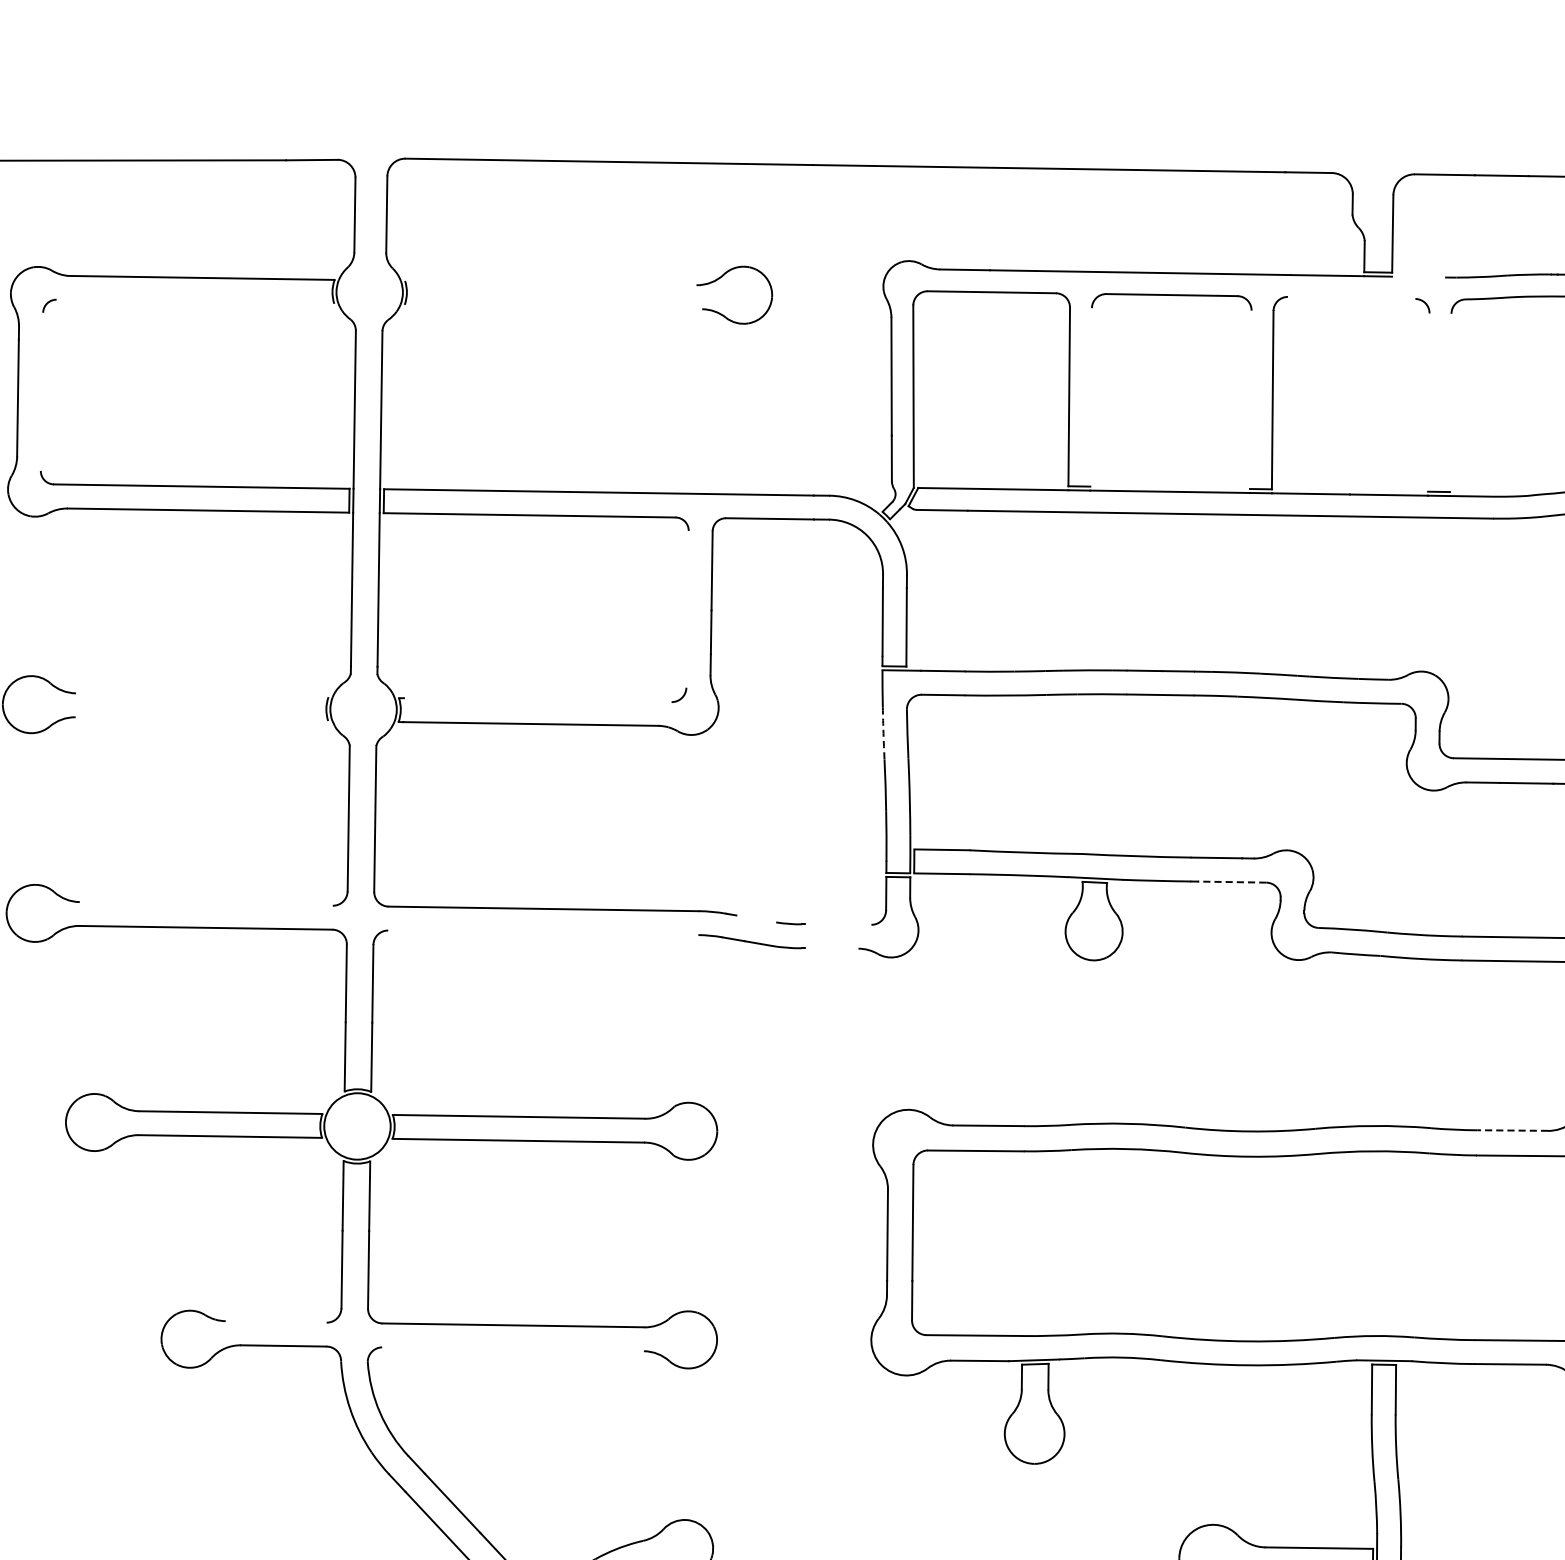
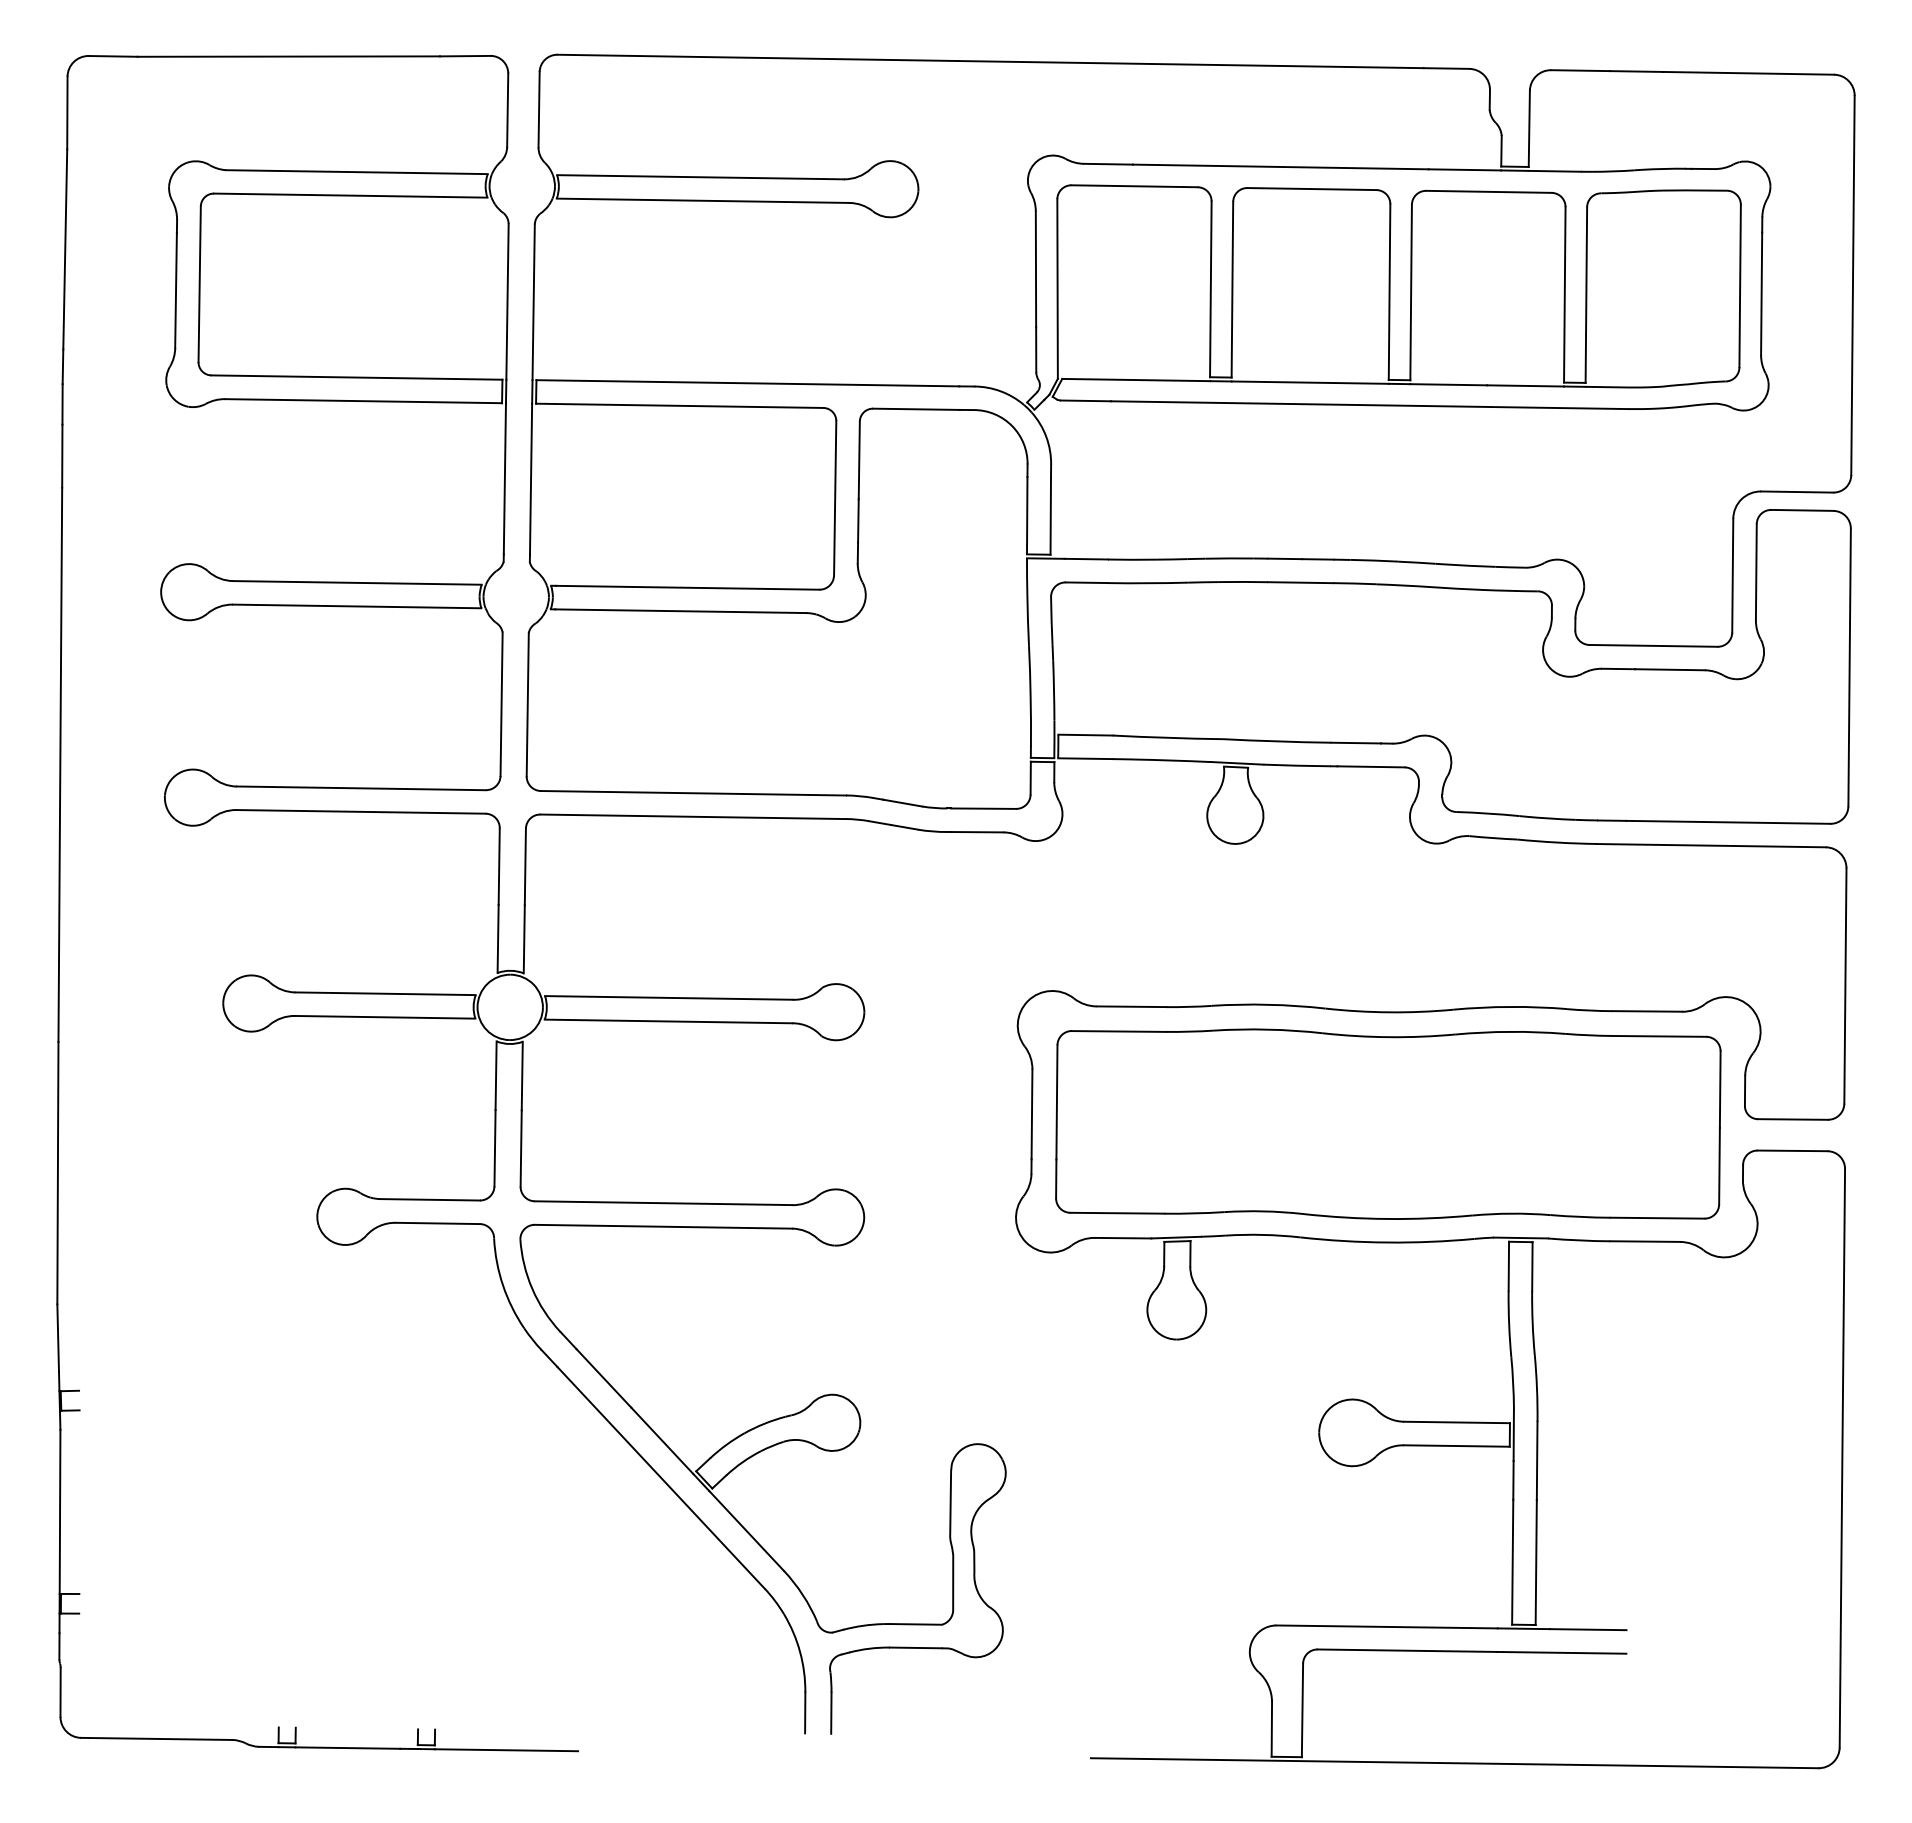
line: (1418, 276) -> (1554, 170), added
line: (550, 283) -> (700, 177), added
line: (1351, 297) -> (1488, 191), added
line: (195, 301) -> (350, 195), added
line: (552, 306) -> (702, 200), added
line: (41, 392) -> (199, 284), added
line: (1091, 397) -> (1232, 289), added
line: (1250, 399) -> (1389, 291), added
line: (1428, 402) -> (1564, 294), added
line: (1450, 402) -> (1586, 294), added
line: (687, 609) -> (835, 498), added
line: (202, 694) -> (357, 582), added
line: (537, 699) -> (687, 587), added
line: (201, 719) -> (356, 606), added
arc: (883, 733) -> (1028, 620), dashed -> solid
line: (1232, 881) -> (1371, 766), dashed -> solid
line: (205, 904) -> (360, 788), added
line: (755, 918) -> (902, 802), added
line: (838, 924) -> (983, 808), added
line: (542, 932) -> (692, 816), added
line: (831, 948) -> (976, 832), added
line: (1512, 1130) -> (1647, 1011), dashed -> solid
line: (275, 1321) -> (429, 1199), added
line: (513, 1349) -> (663, 1226), added

